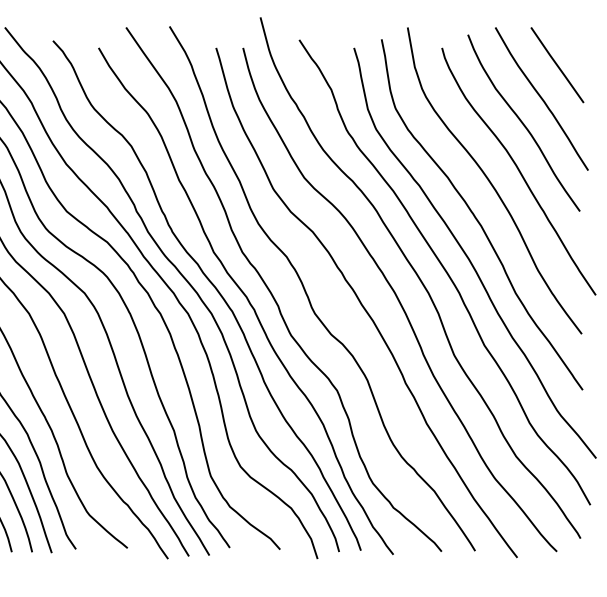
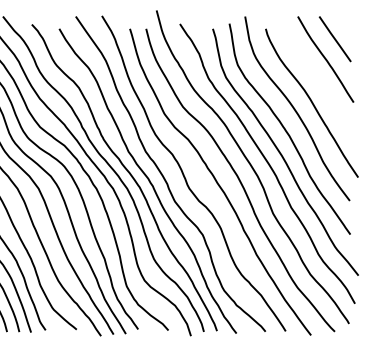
curve: (523, 122) -> (314, 73), removed

